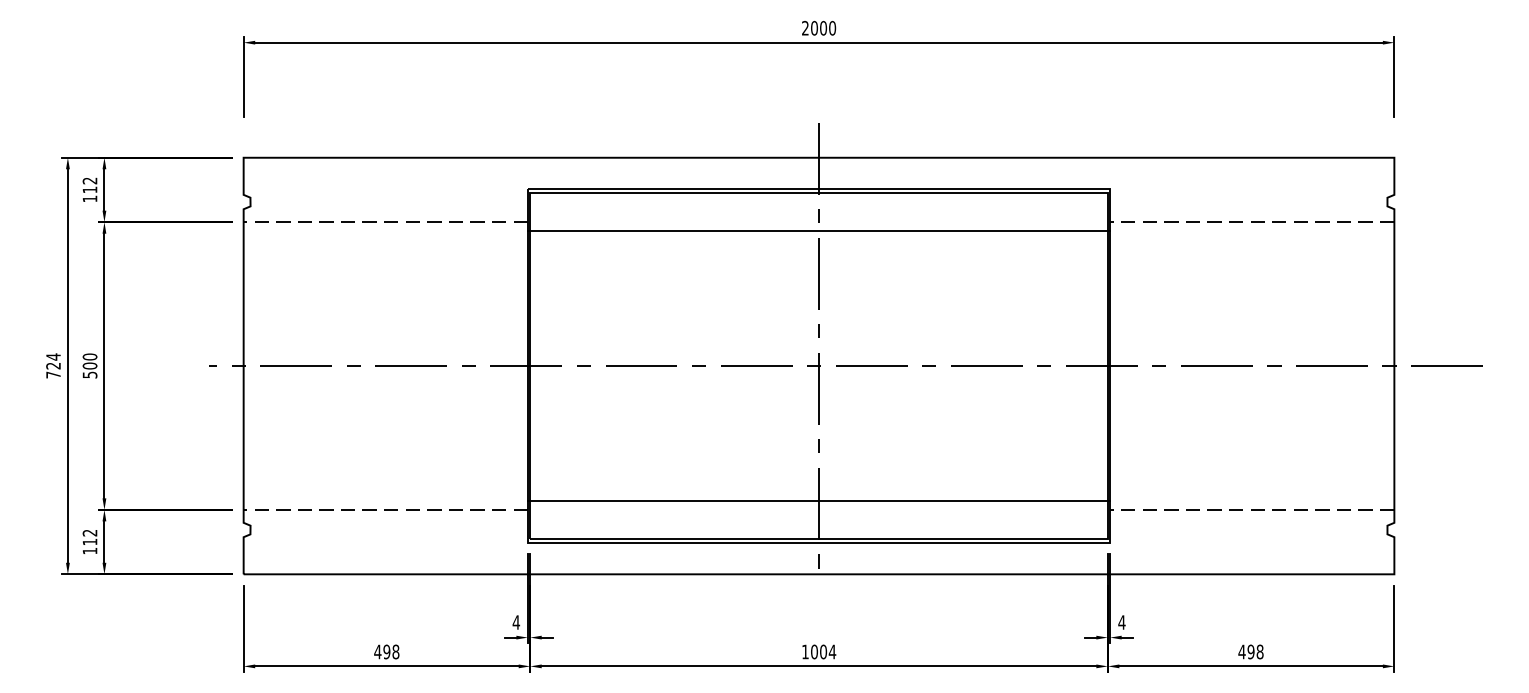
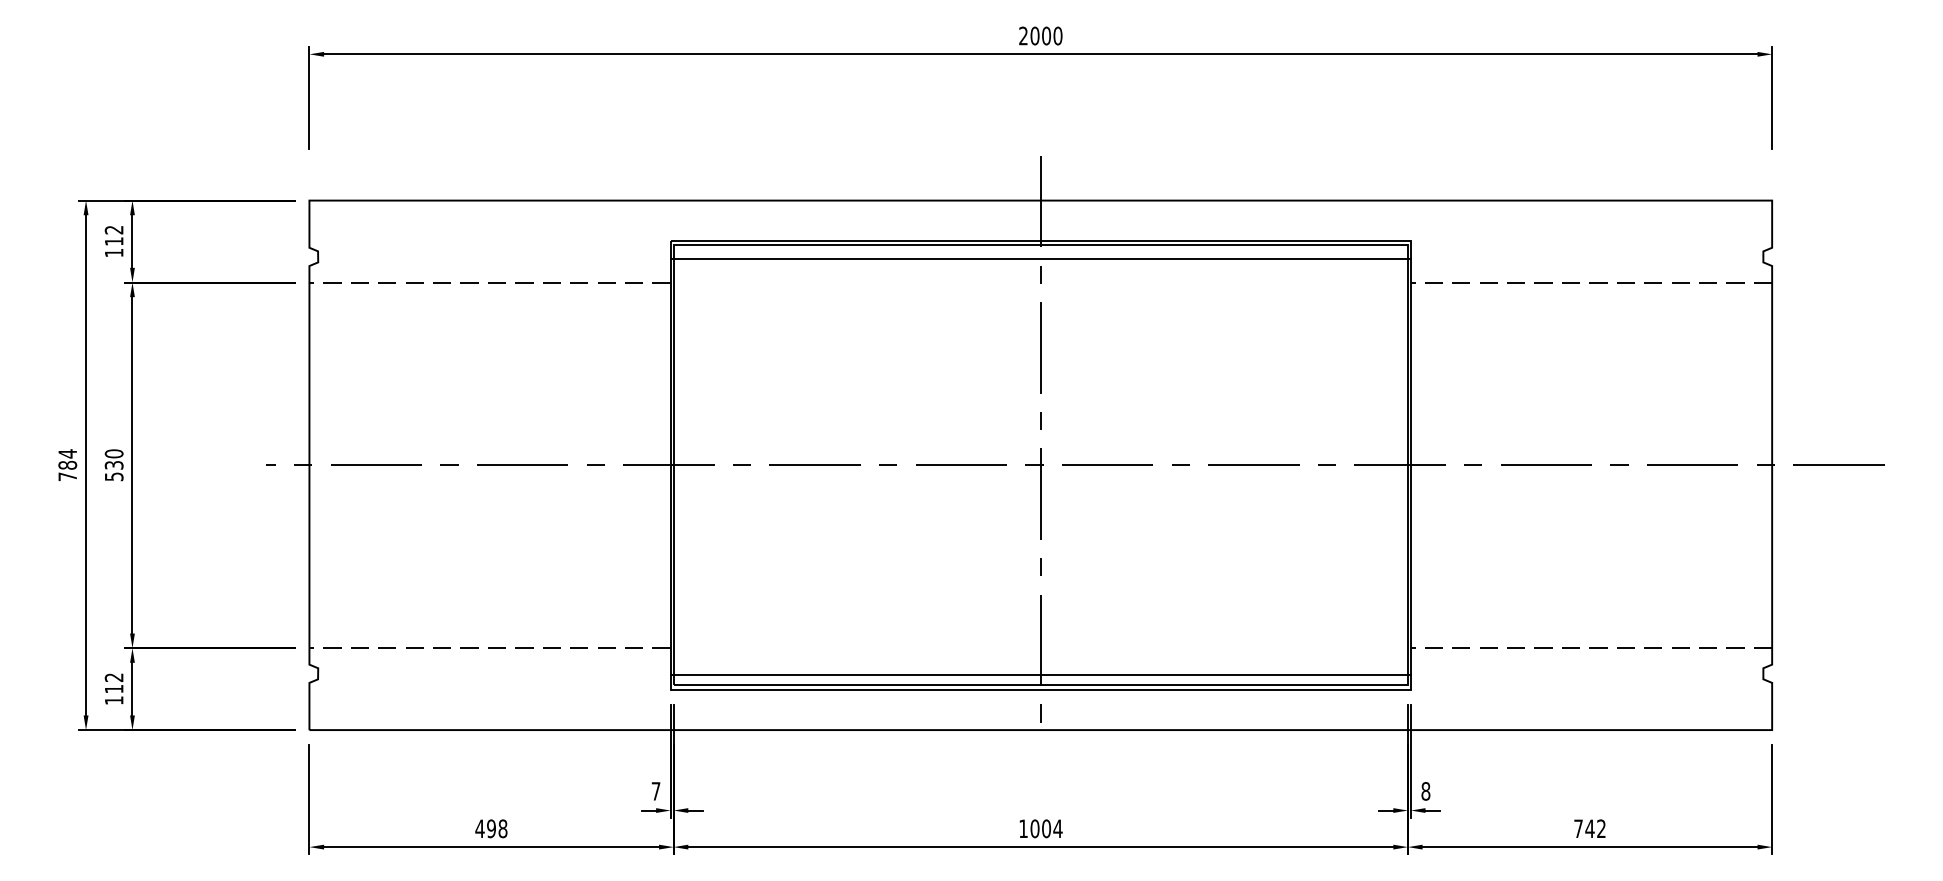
line: (818, 230) -> (1040, 259), moved
text: (53, 365) -> (67, 464), 724 -> 784
text: (89, 365) -> (113, 464), 500 -> 530
line: (818, 501) -> (1040, 675), moved
text: (515, 622) -> (655, 791), 4 -> 7
text: (1121, 622) -> (1425, 791), 4 -> 8
text: (1250, 651) -> (1589, 828), 498 -> 742

